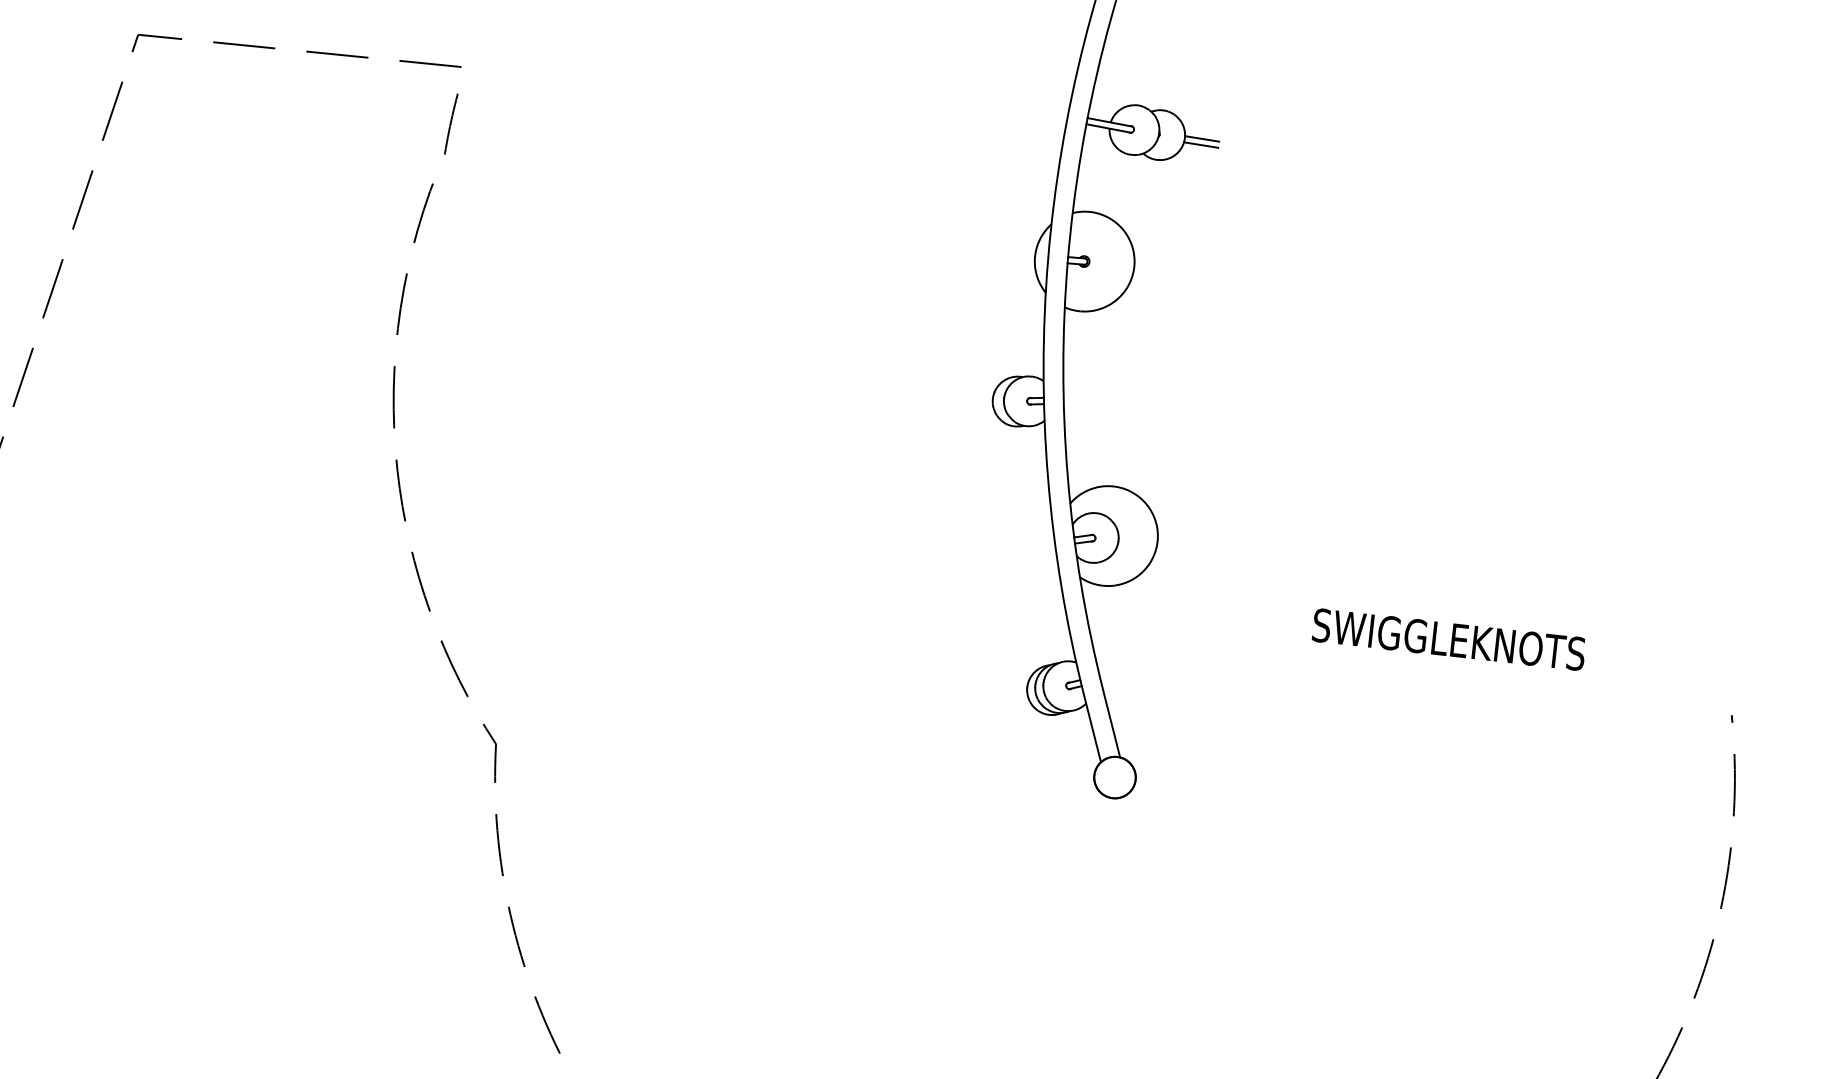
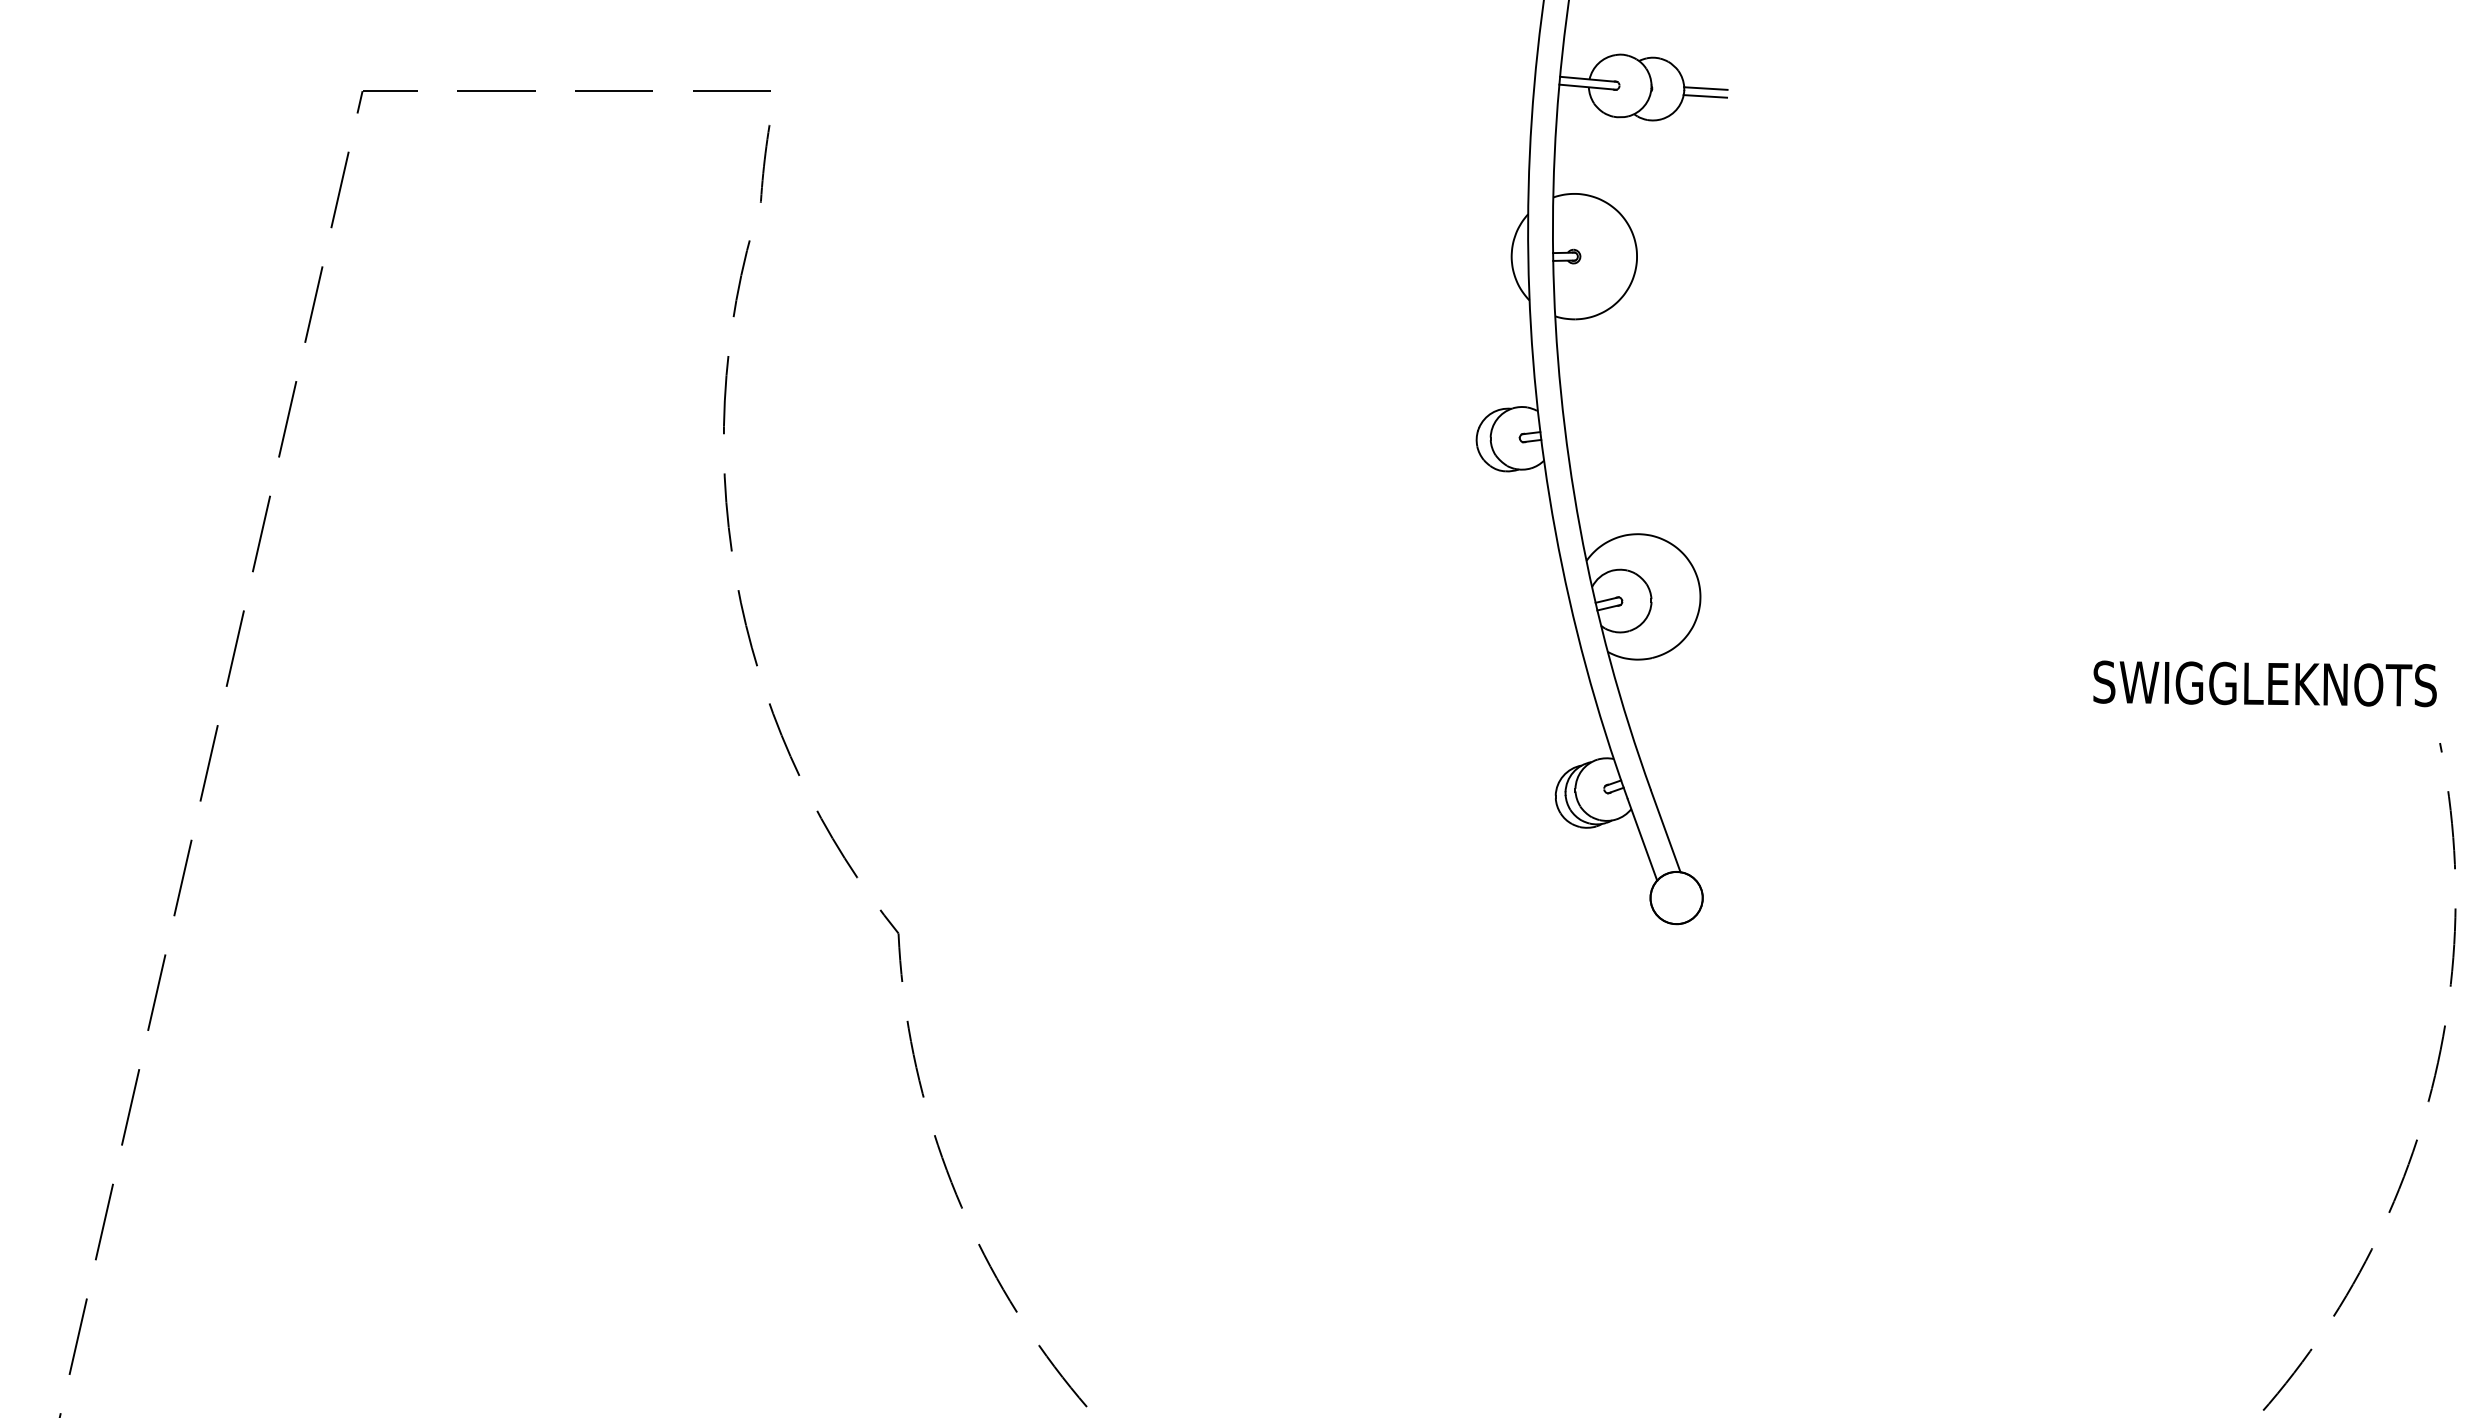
text: (1448, 639) -> (2264, 683), moved

